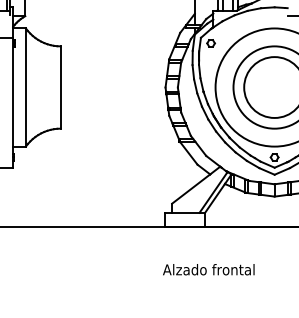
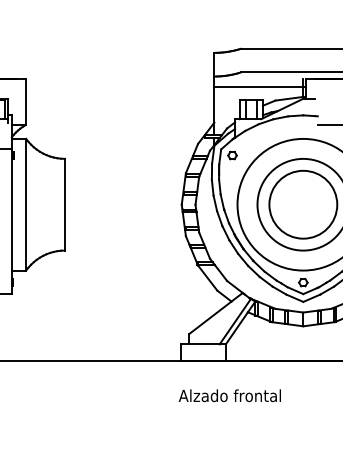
text: (208, 269) -> (229, 395), moved

